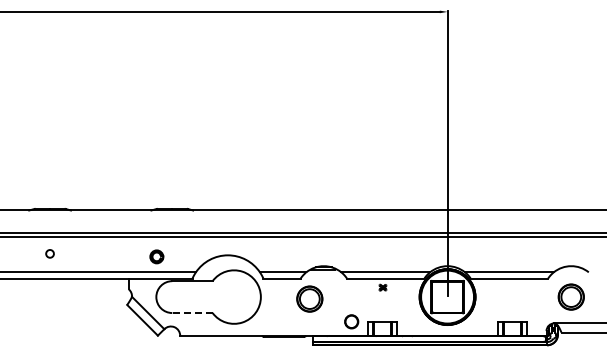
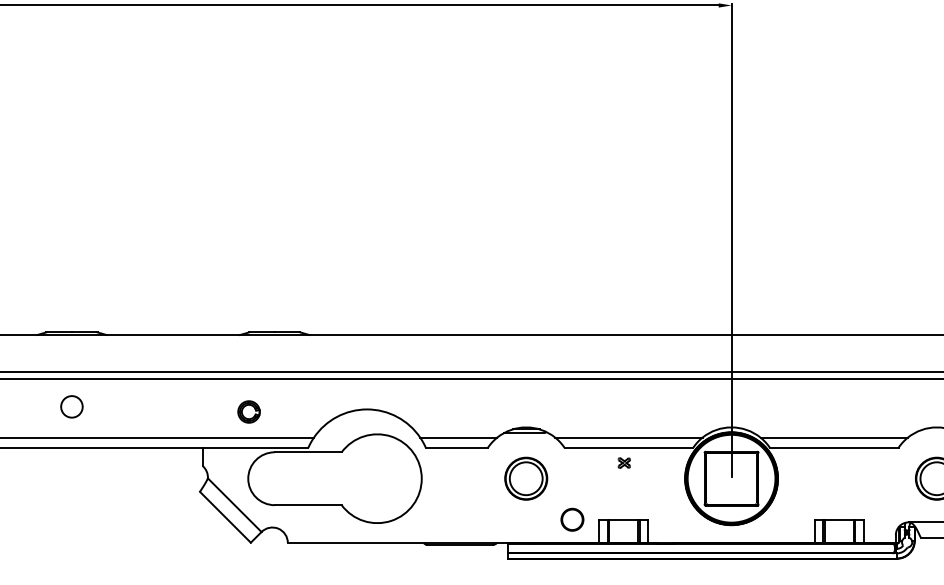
circle: (49, 253) -> (70, 406), size x1.67
part: (309, 298) -> (525, 477), moved
line: (191, 313) -> (306, 505), dashed -> solid

